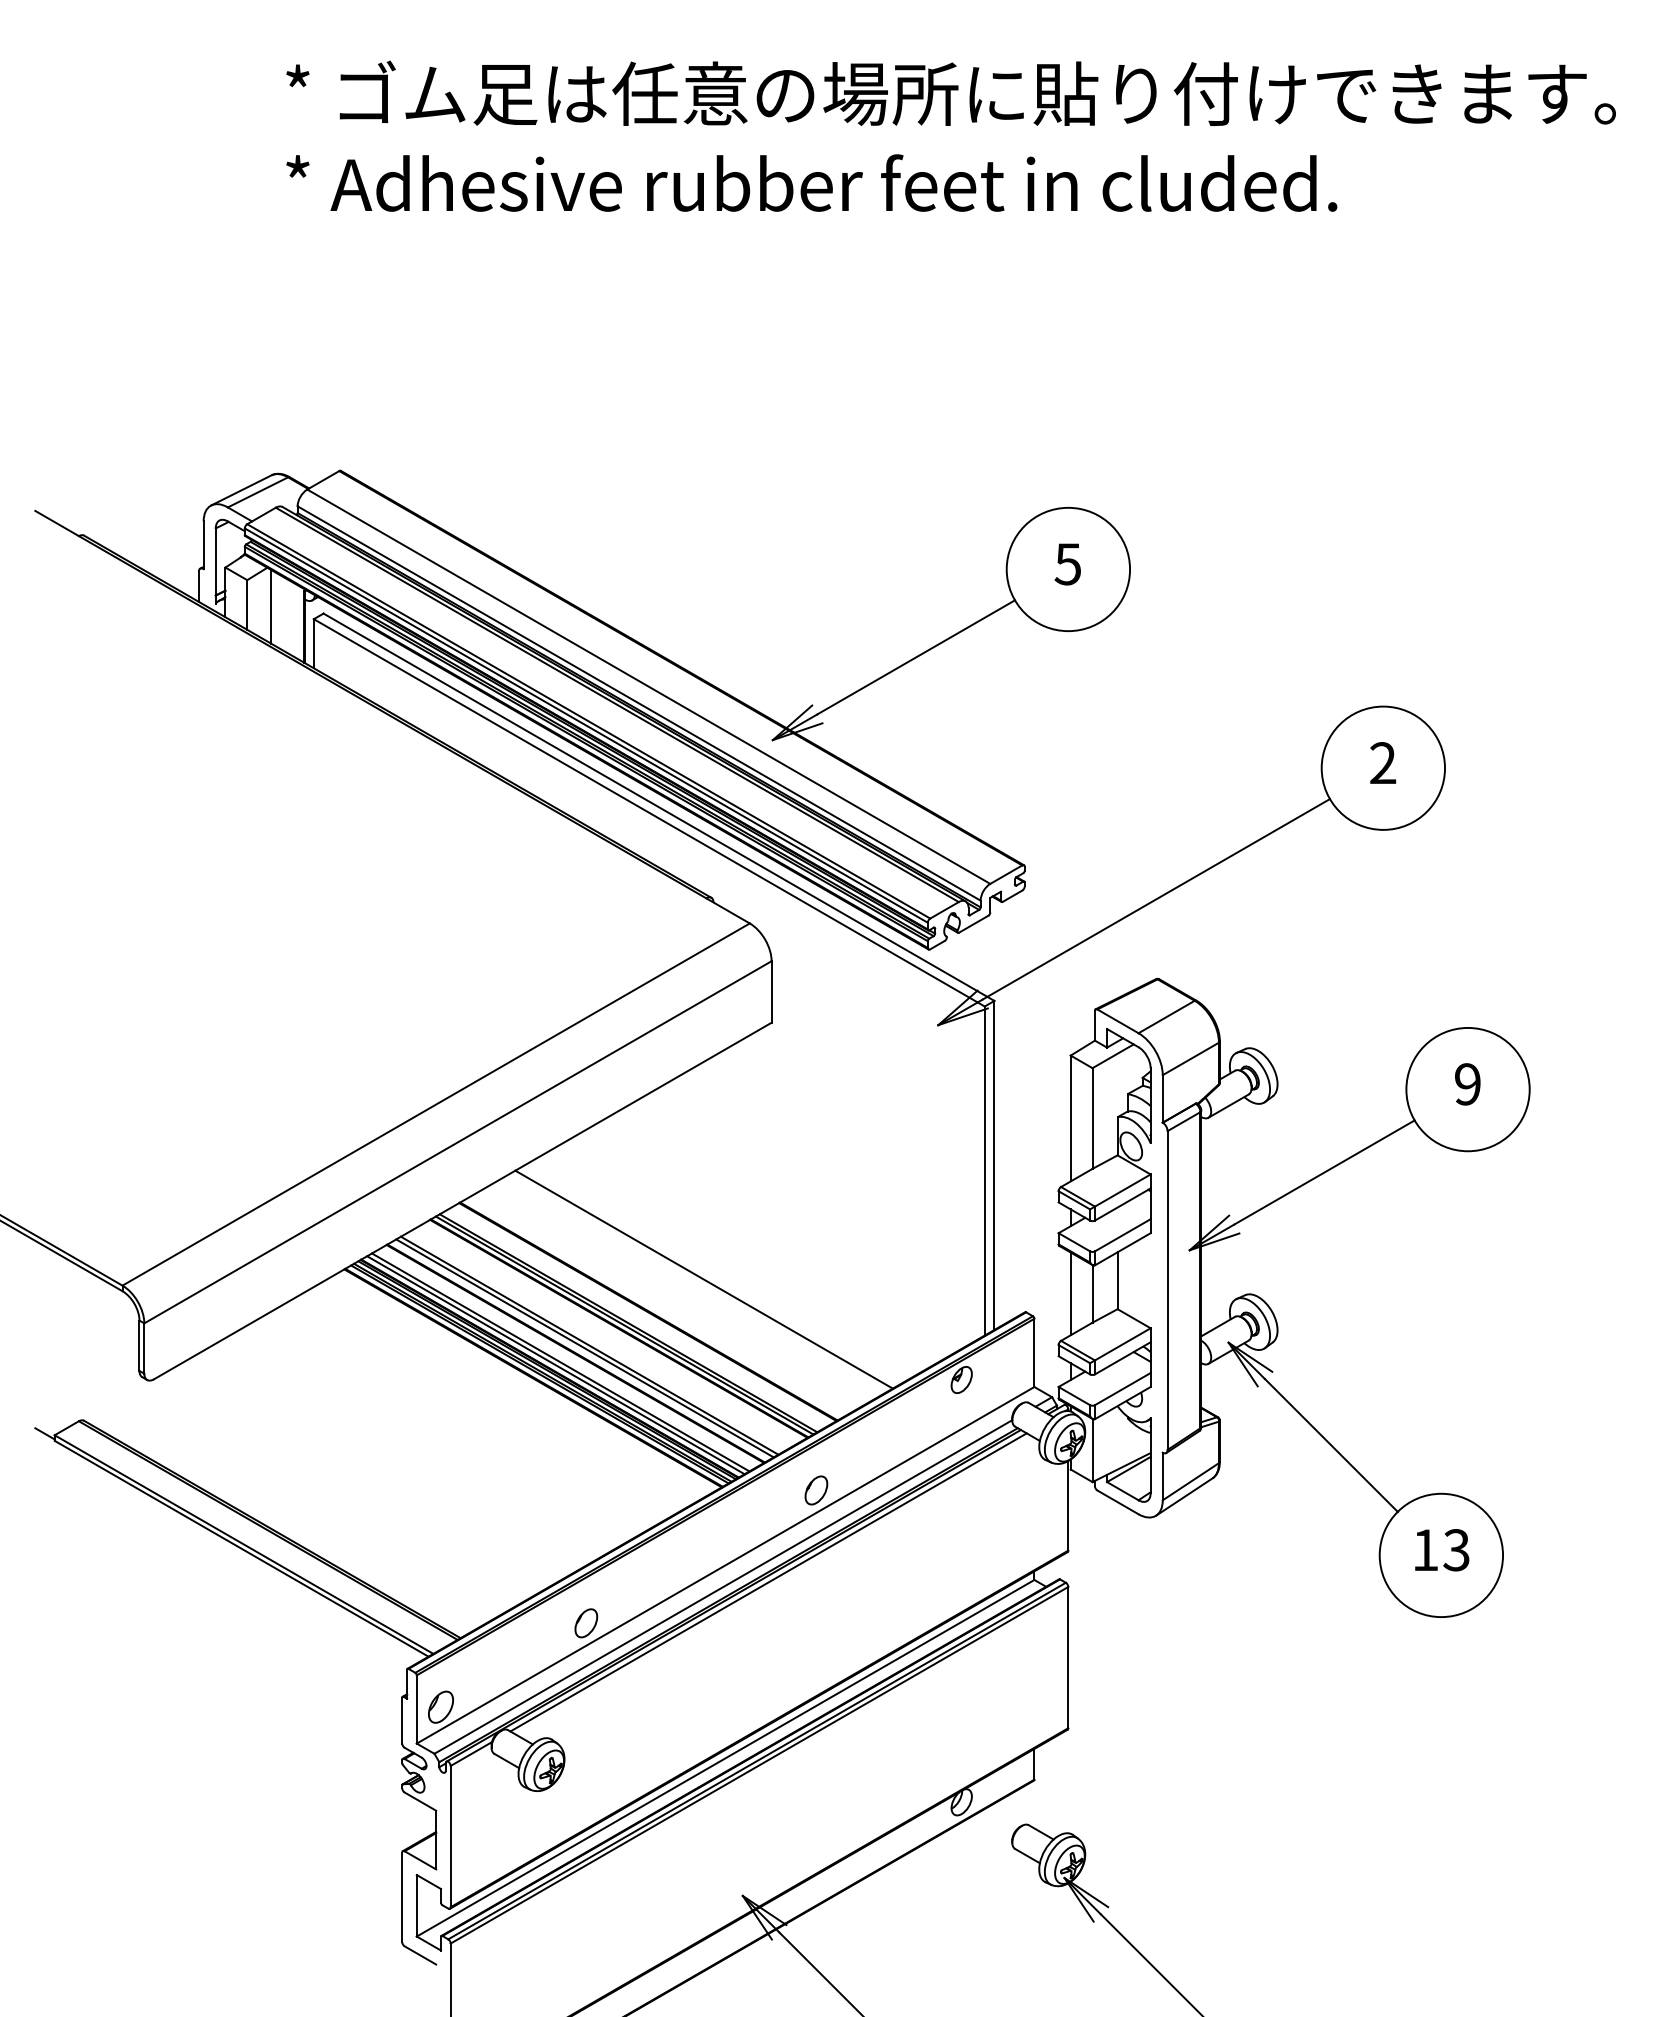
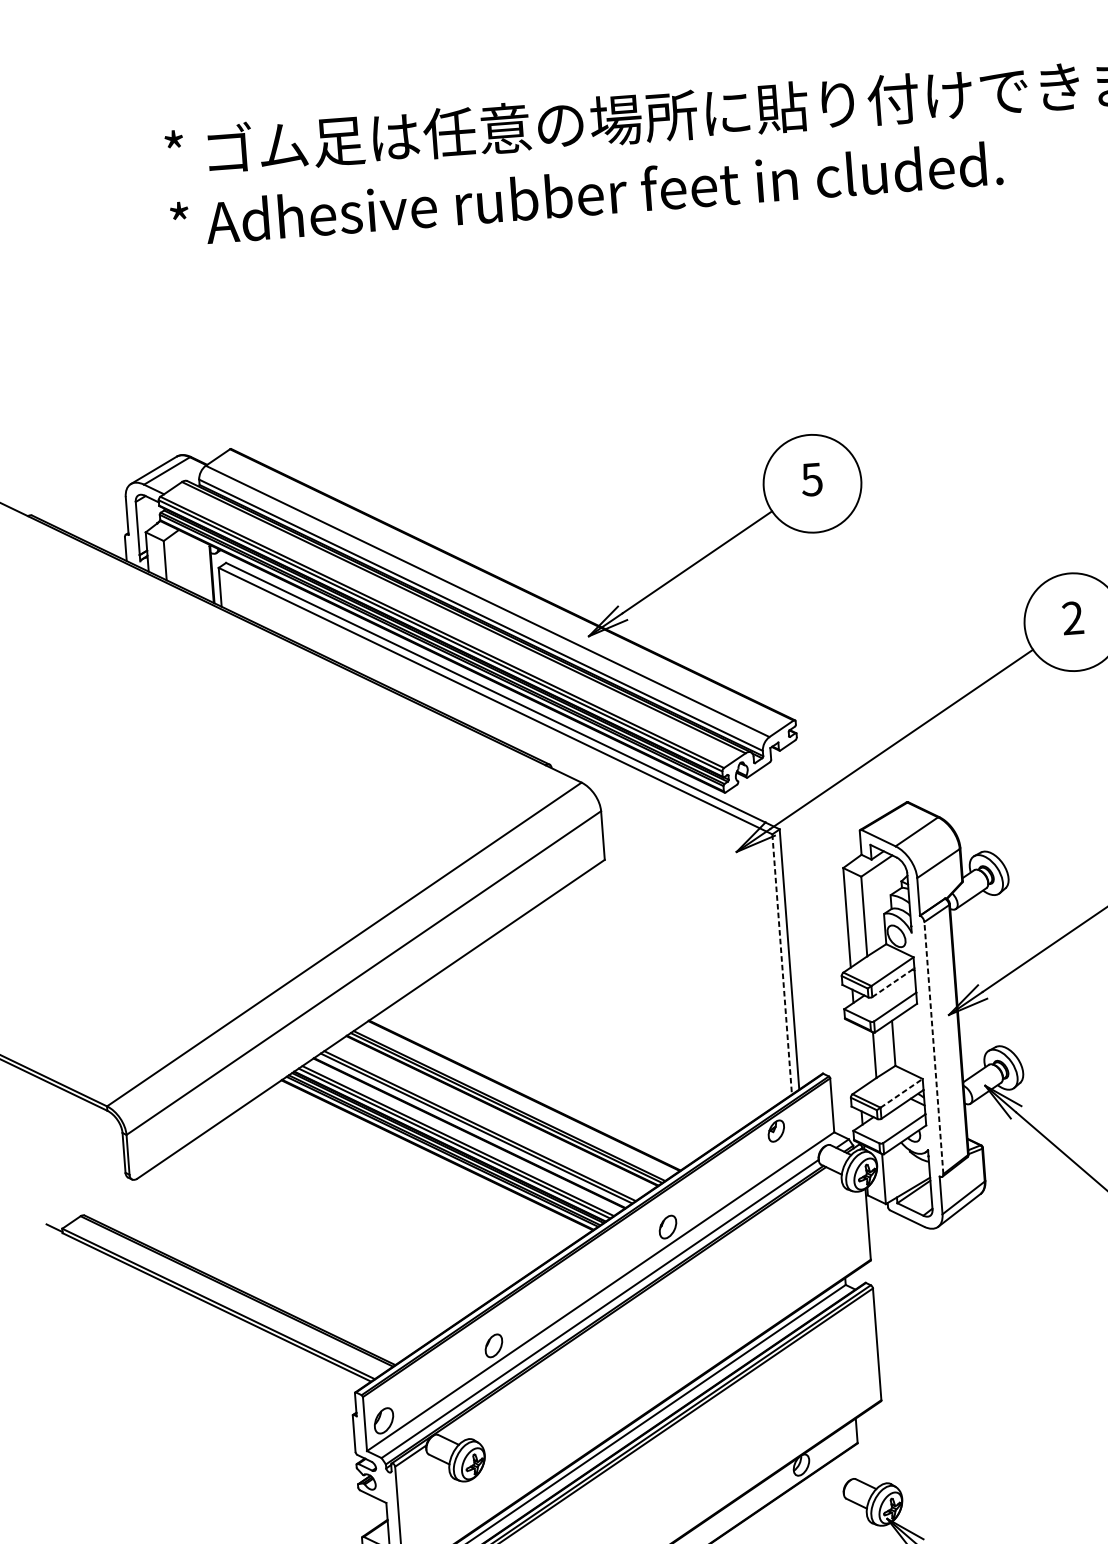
line: (271, 606) -> (184, 560), removed
line: (984, 1171) -> (781, 964), solid -> dashed
line: (1123, 1204) -> (893, 982), solid -> dashed
line: (703, 1279) -> (566, 1066), removed
line: (1167, 1290) -> (933, 1048), solid -> dashed
line: (1070, 1293) -> (857, 1056), removed
line: (1123, 1344) -> (902, 1093), solid -> dashed
line: (768, 1582) -> (635, 1302), removed

